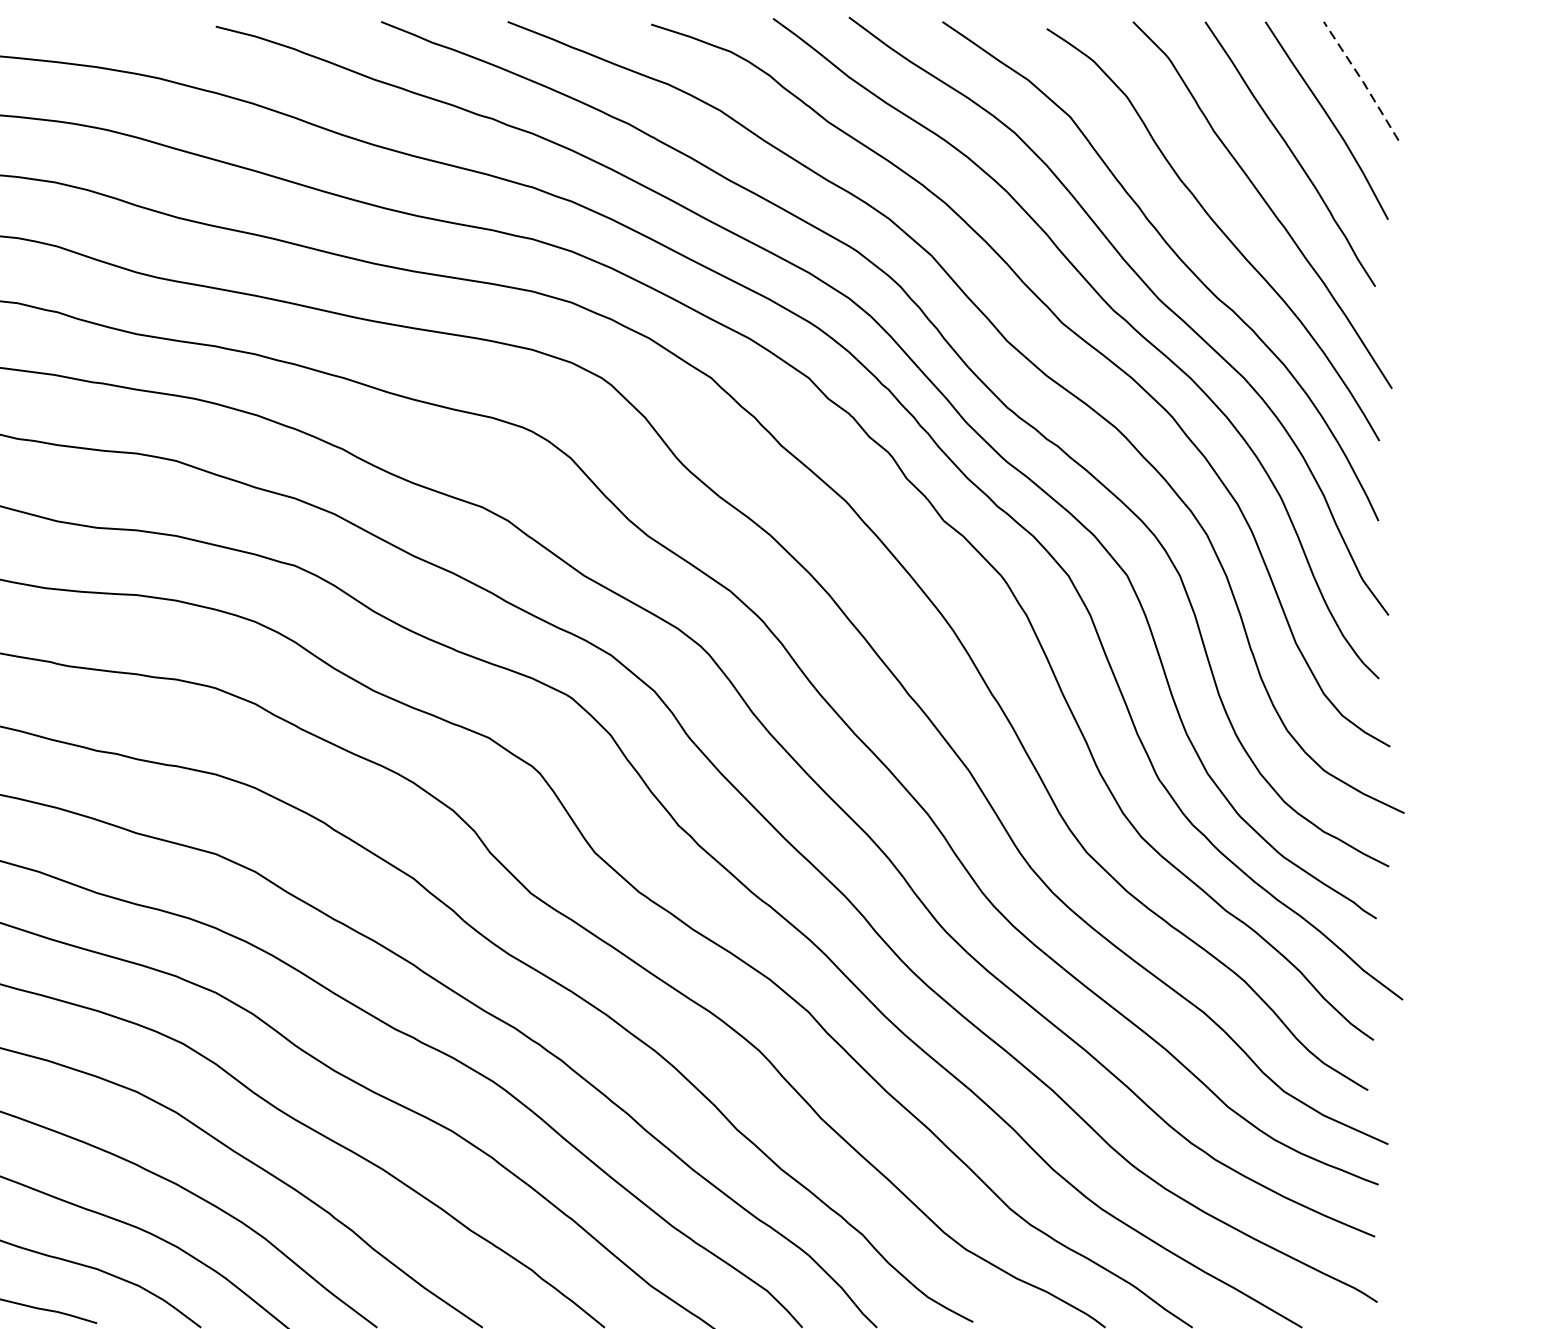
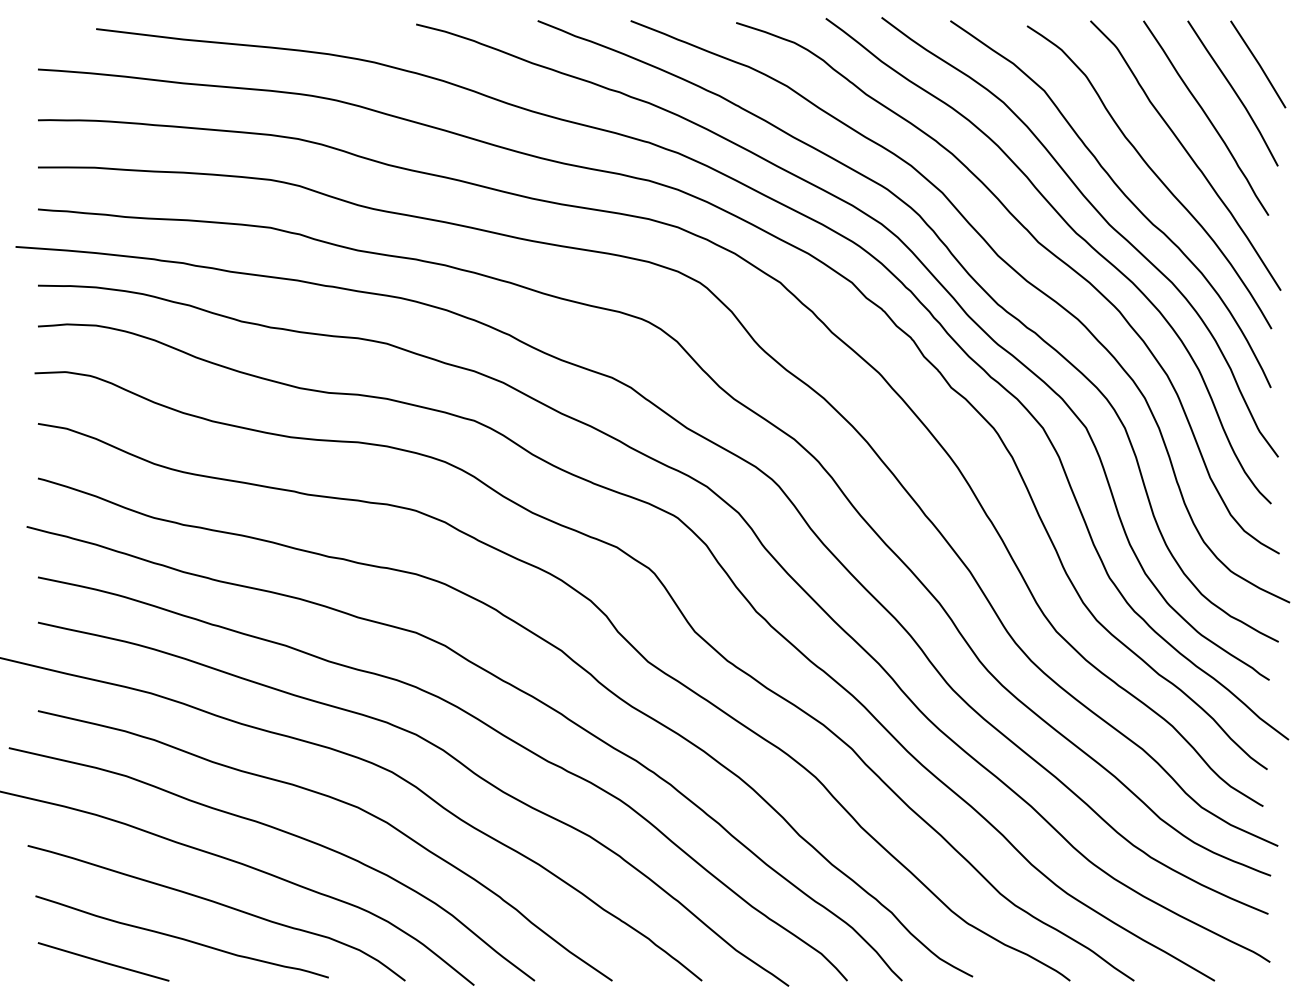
line: (1362, 81) -> (1259, 64), dashed -> solid

